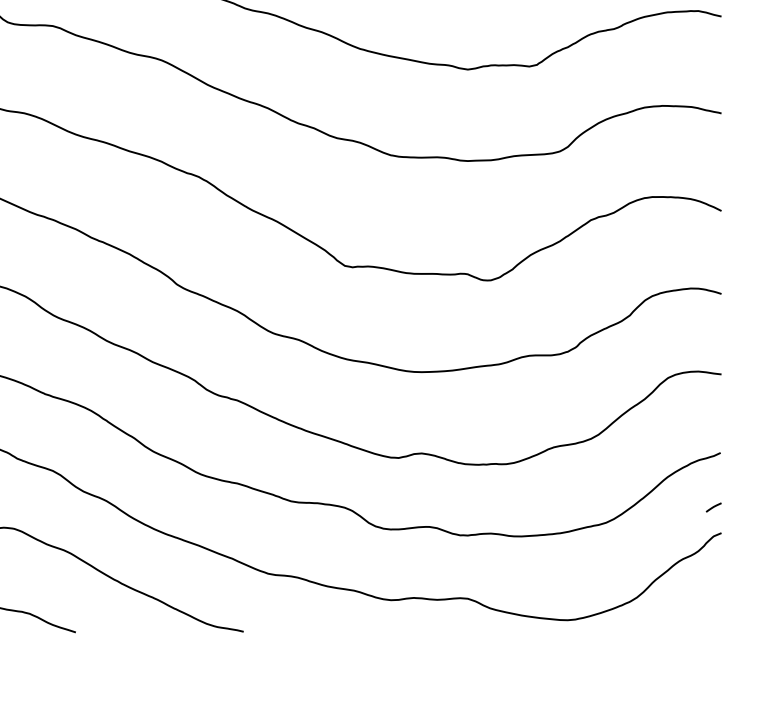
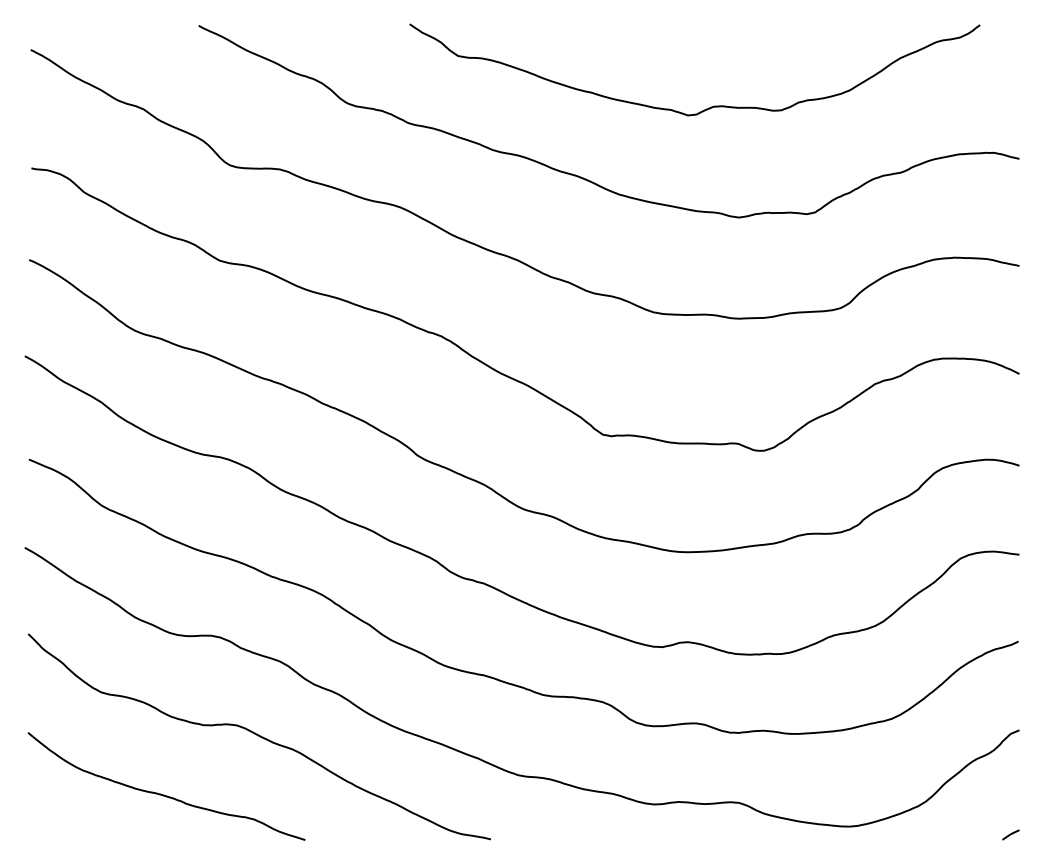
line: (713, 507) -> (1010, 834), moved

